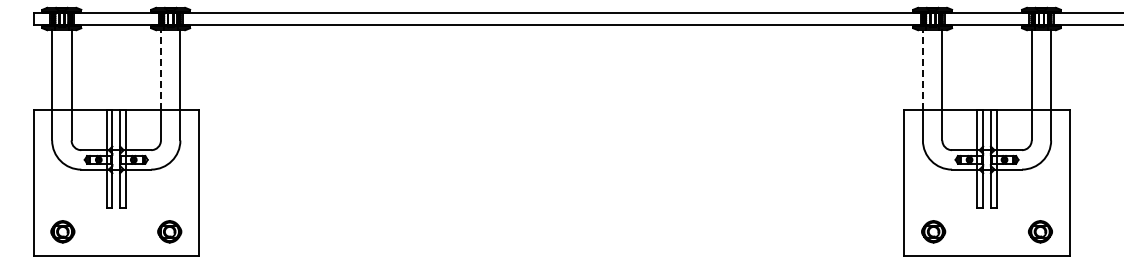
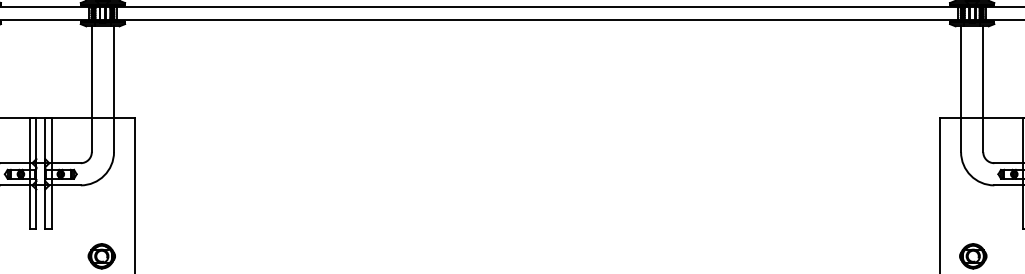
line: (160, 69) -> (91, 71), dashed -> solid
line: (922, 69) -> (960, 71), dashed -> solid

